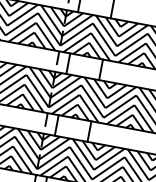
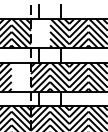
hatch: (76, 32) -> (40, 33), removed
hatch: (36, 88) -> (20, 76), removed

